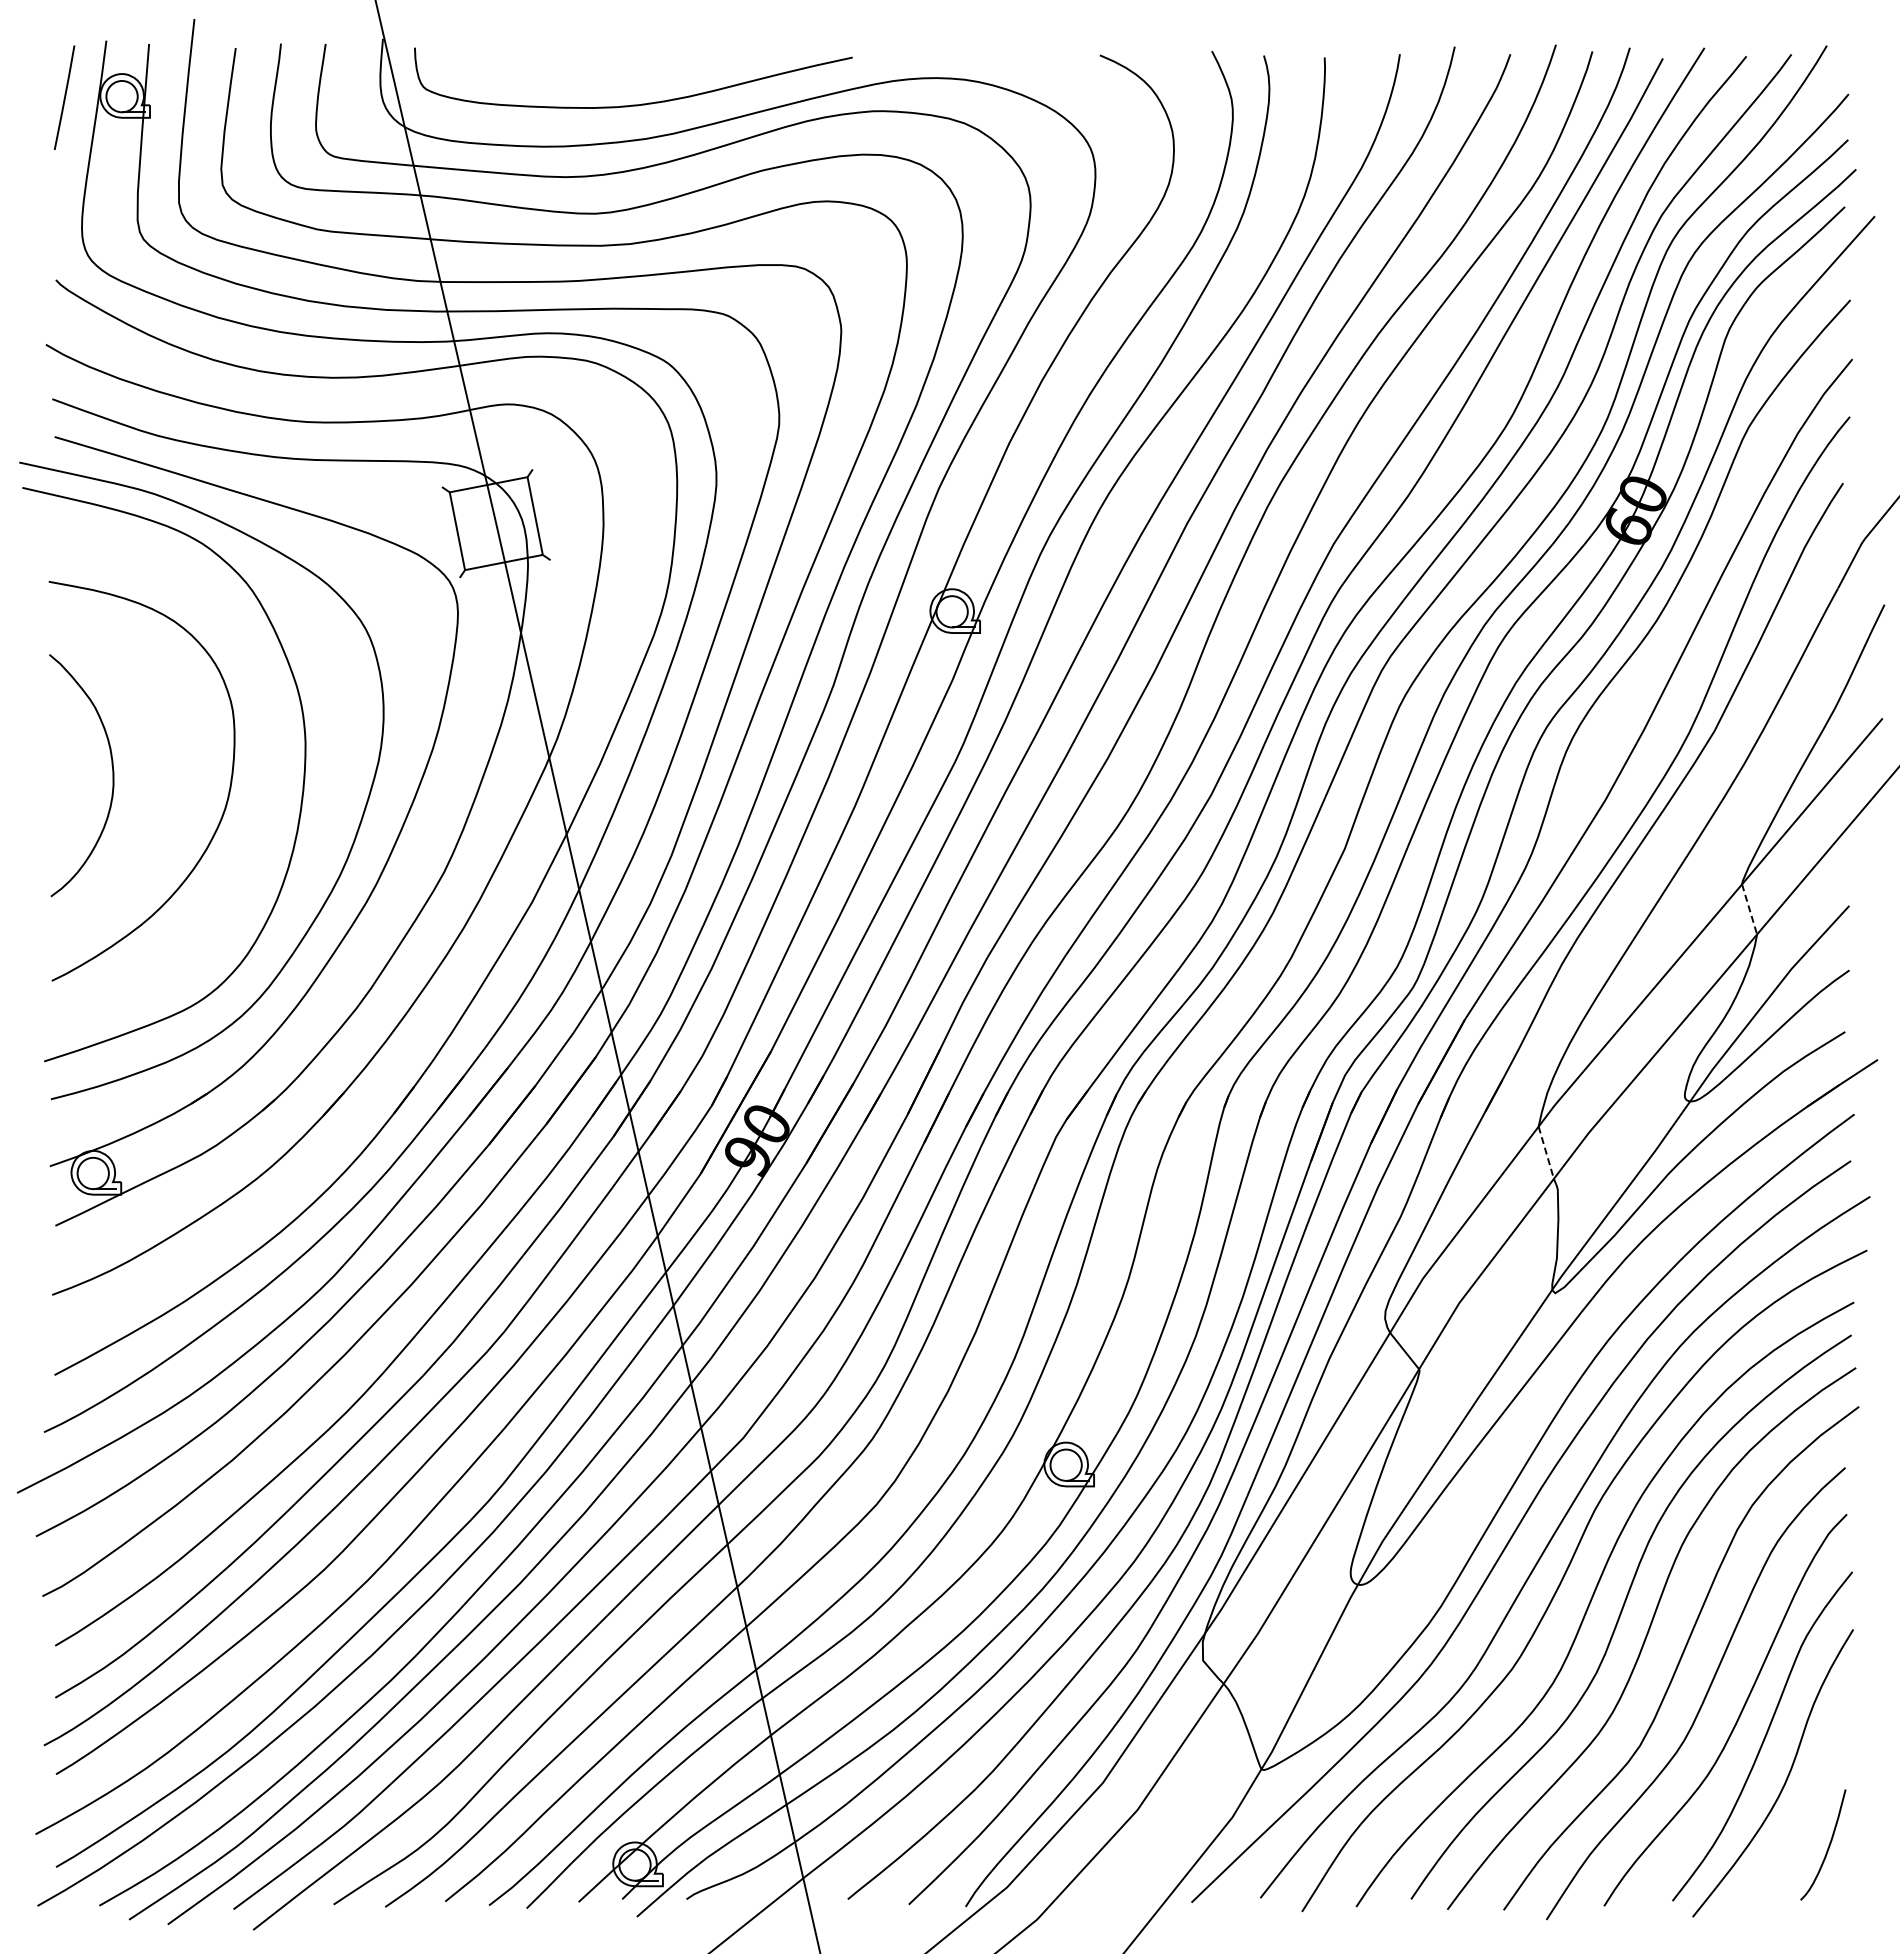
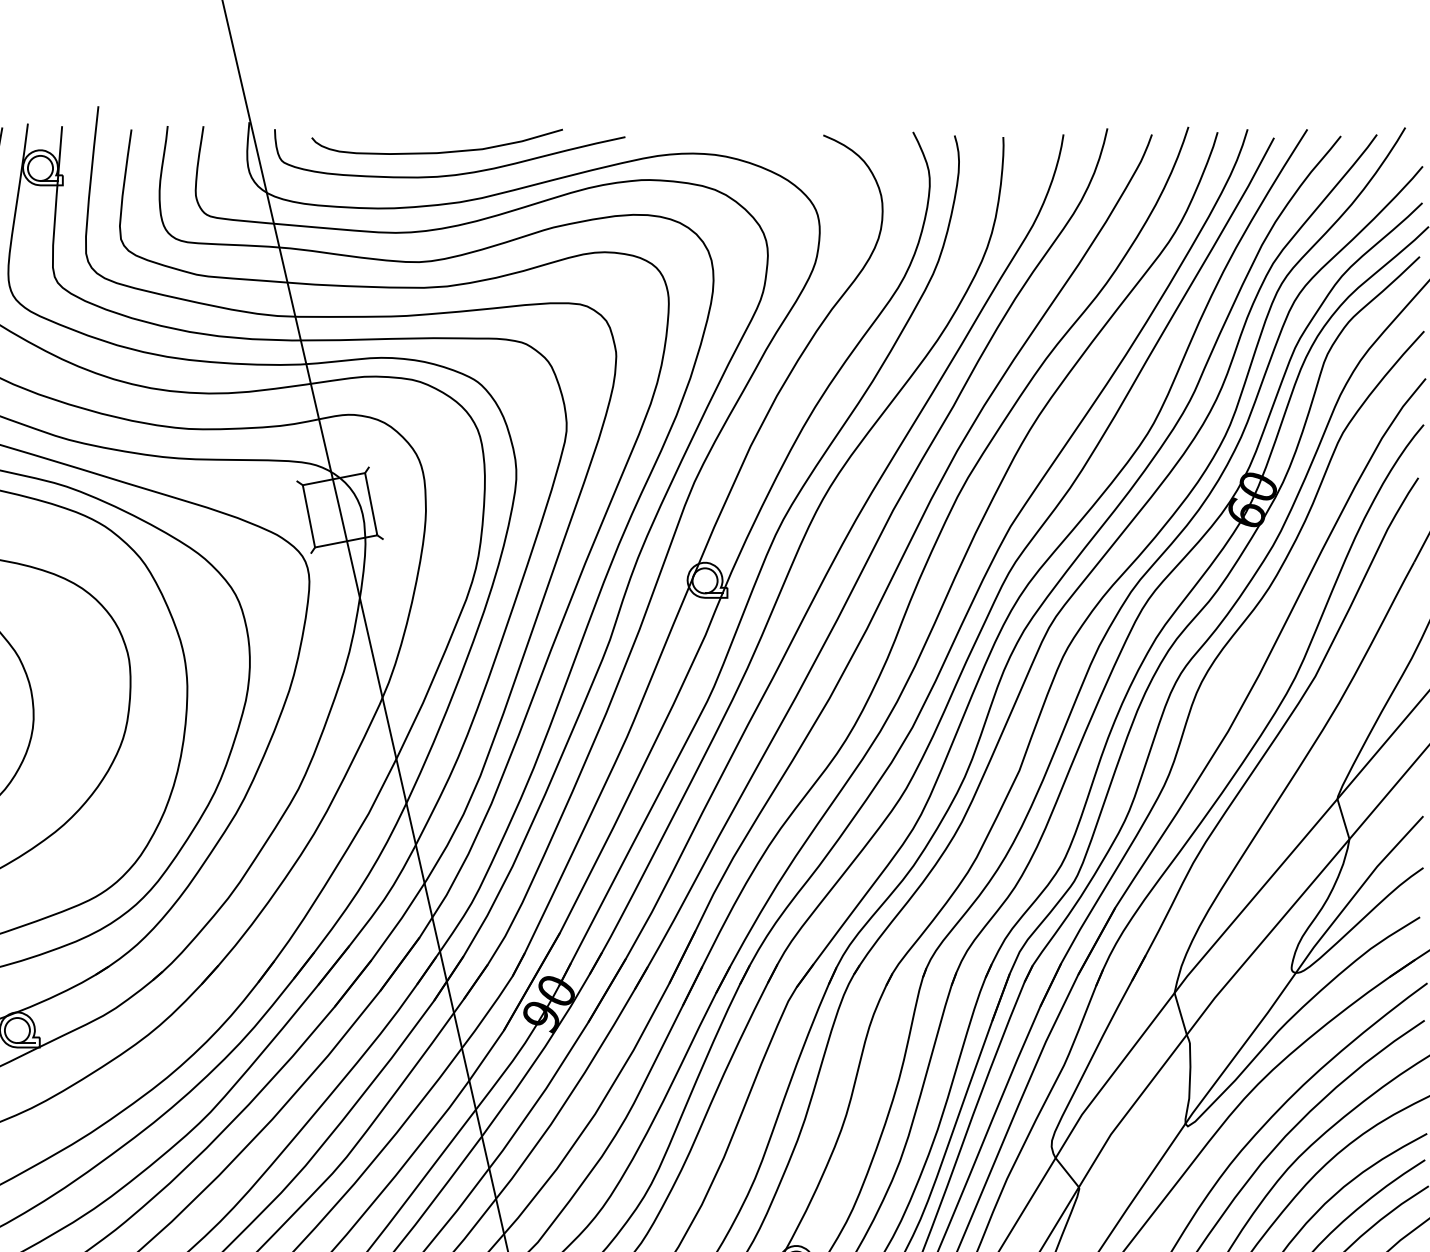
curve: (617, 76) -> (437, 152), added
line: (1749, 909) -> (1343, 819), dashed -> solid
line: (1546, 1153) -> (1180, 1014), dashed -> solid

